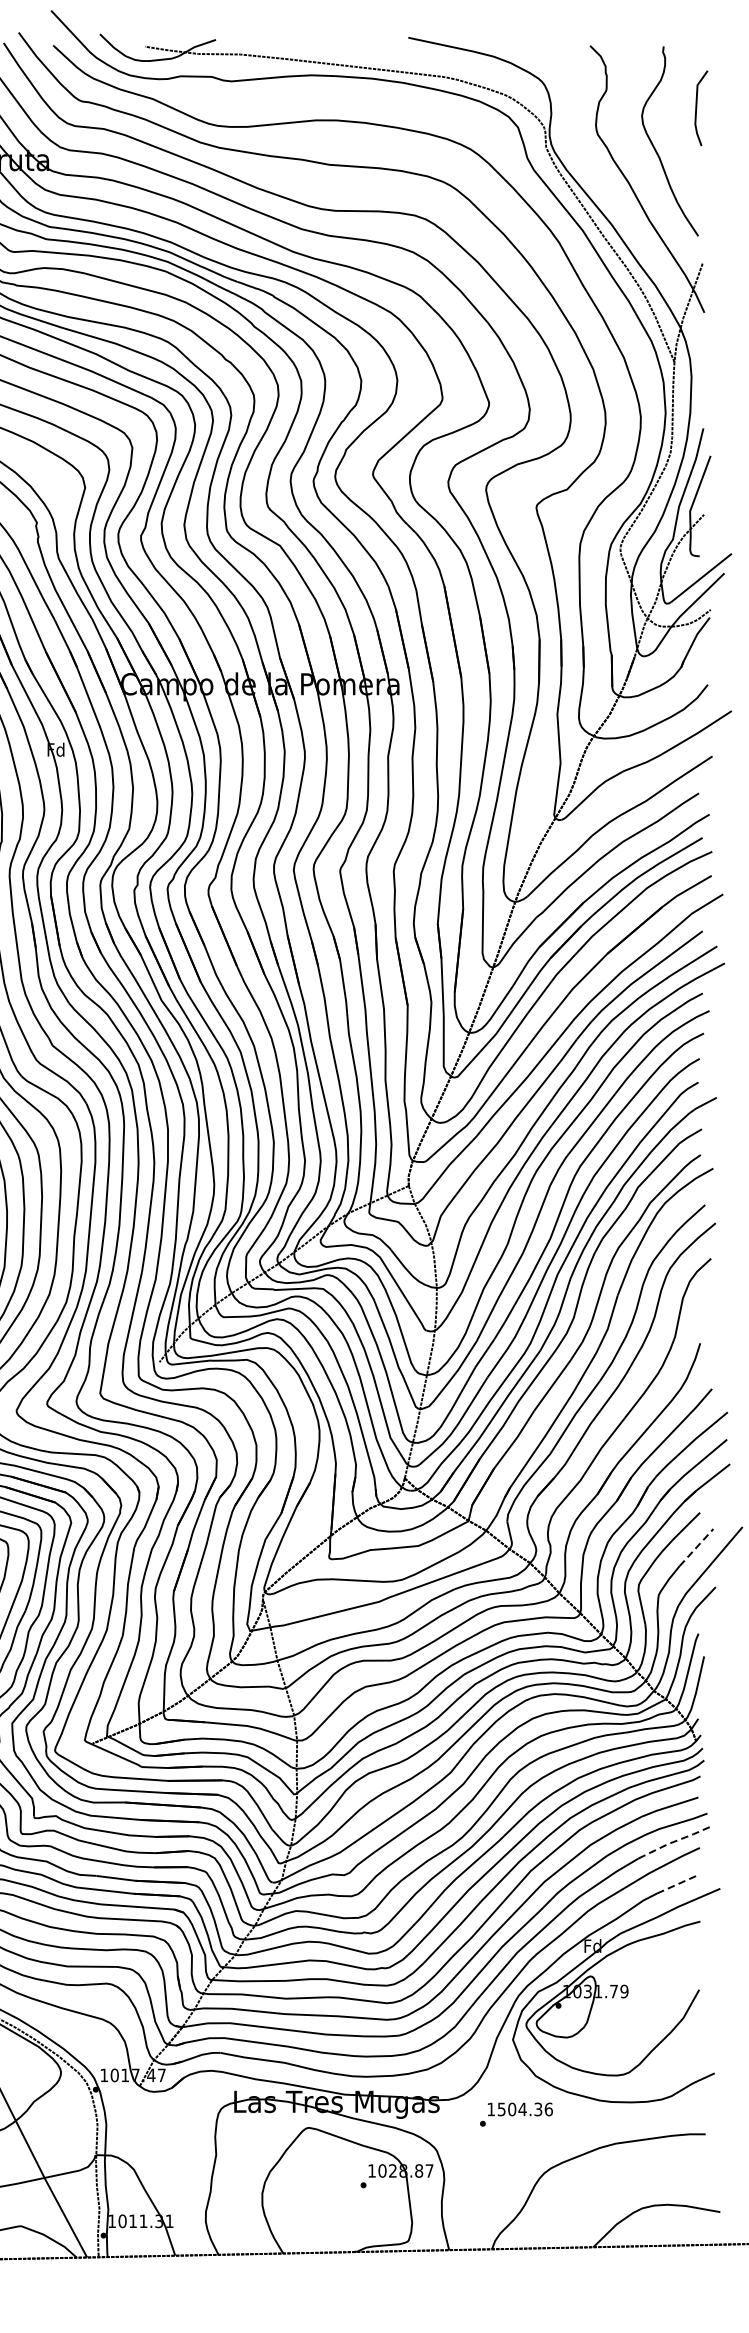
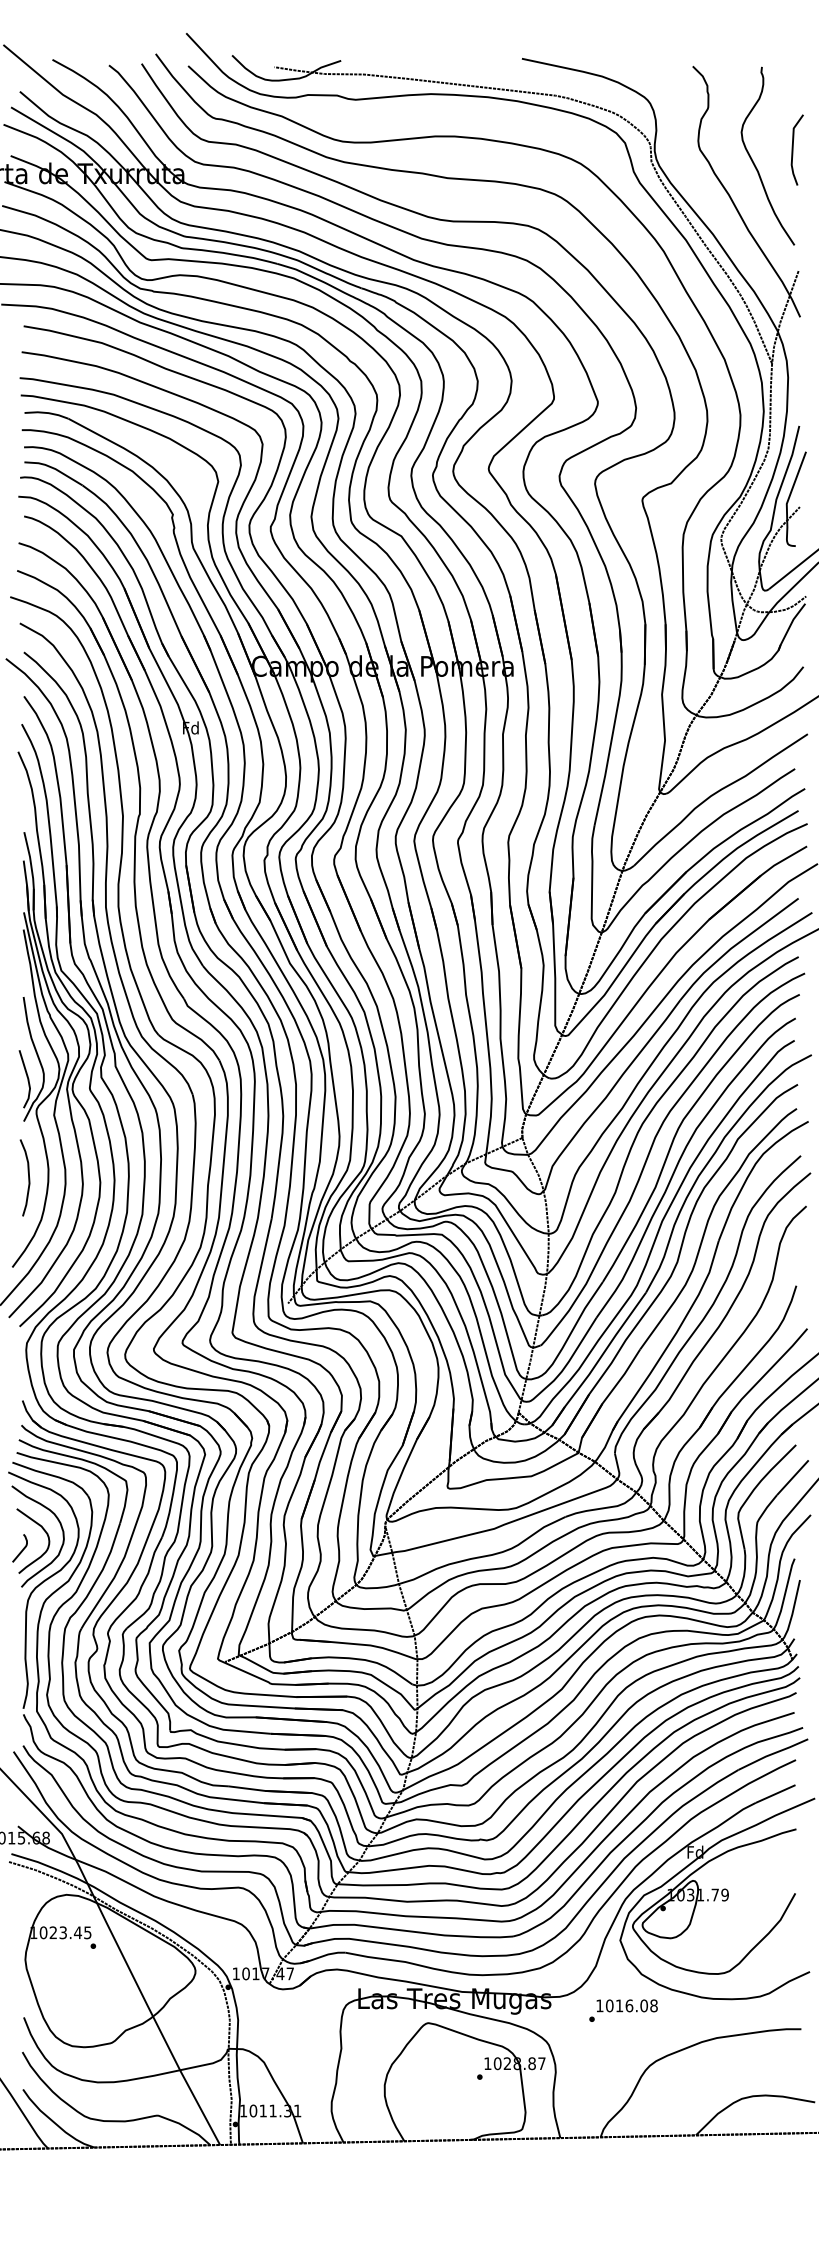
line: (697, 107) -> (793, 149), moved
line: (696, 1547) -> (792, 1477), dashed -> solid
line: (675, 1840) -> (773, 1753), dashed -> solid
line: (678, 1884) -> (775, 1794), dashed -> solid
text: (524, 2109) -> (631, 2005), 1504.36 -> 1016.08

